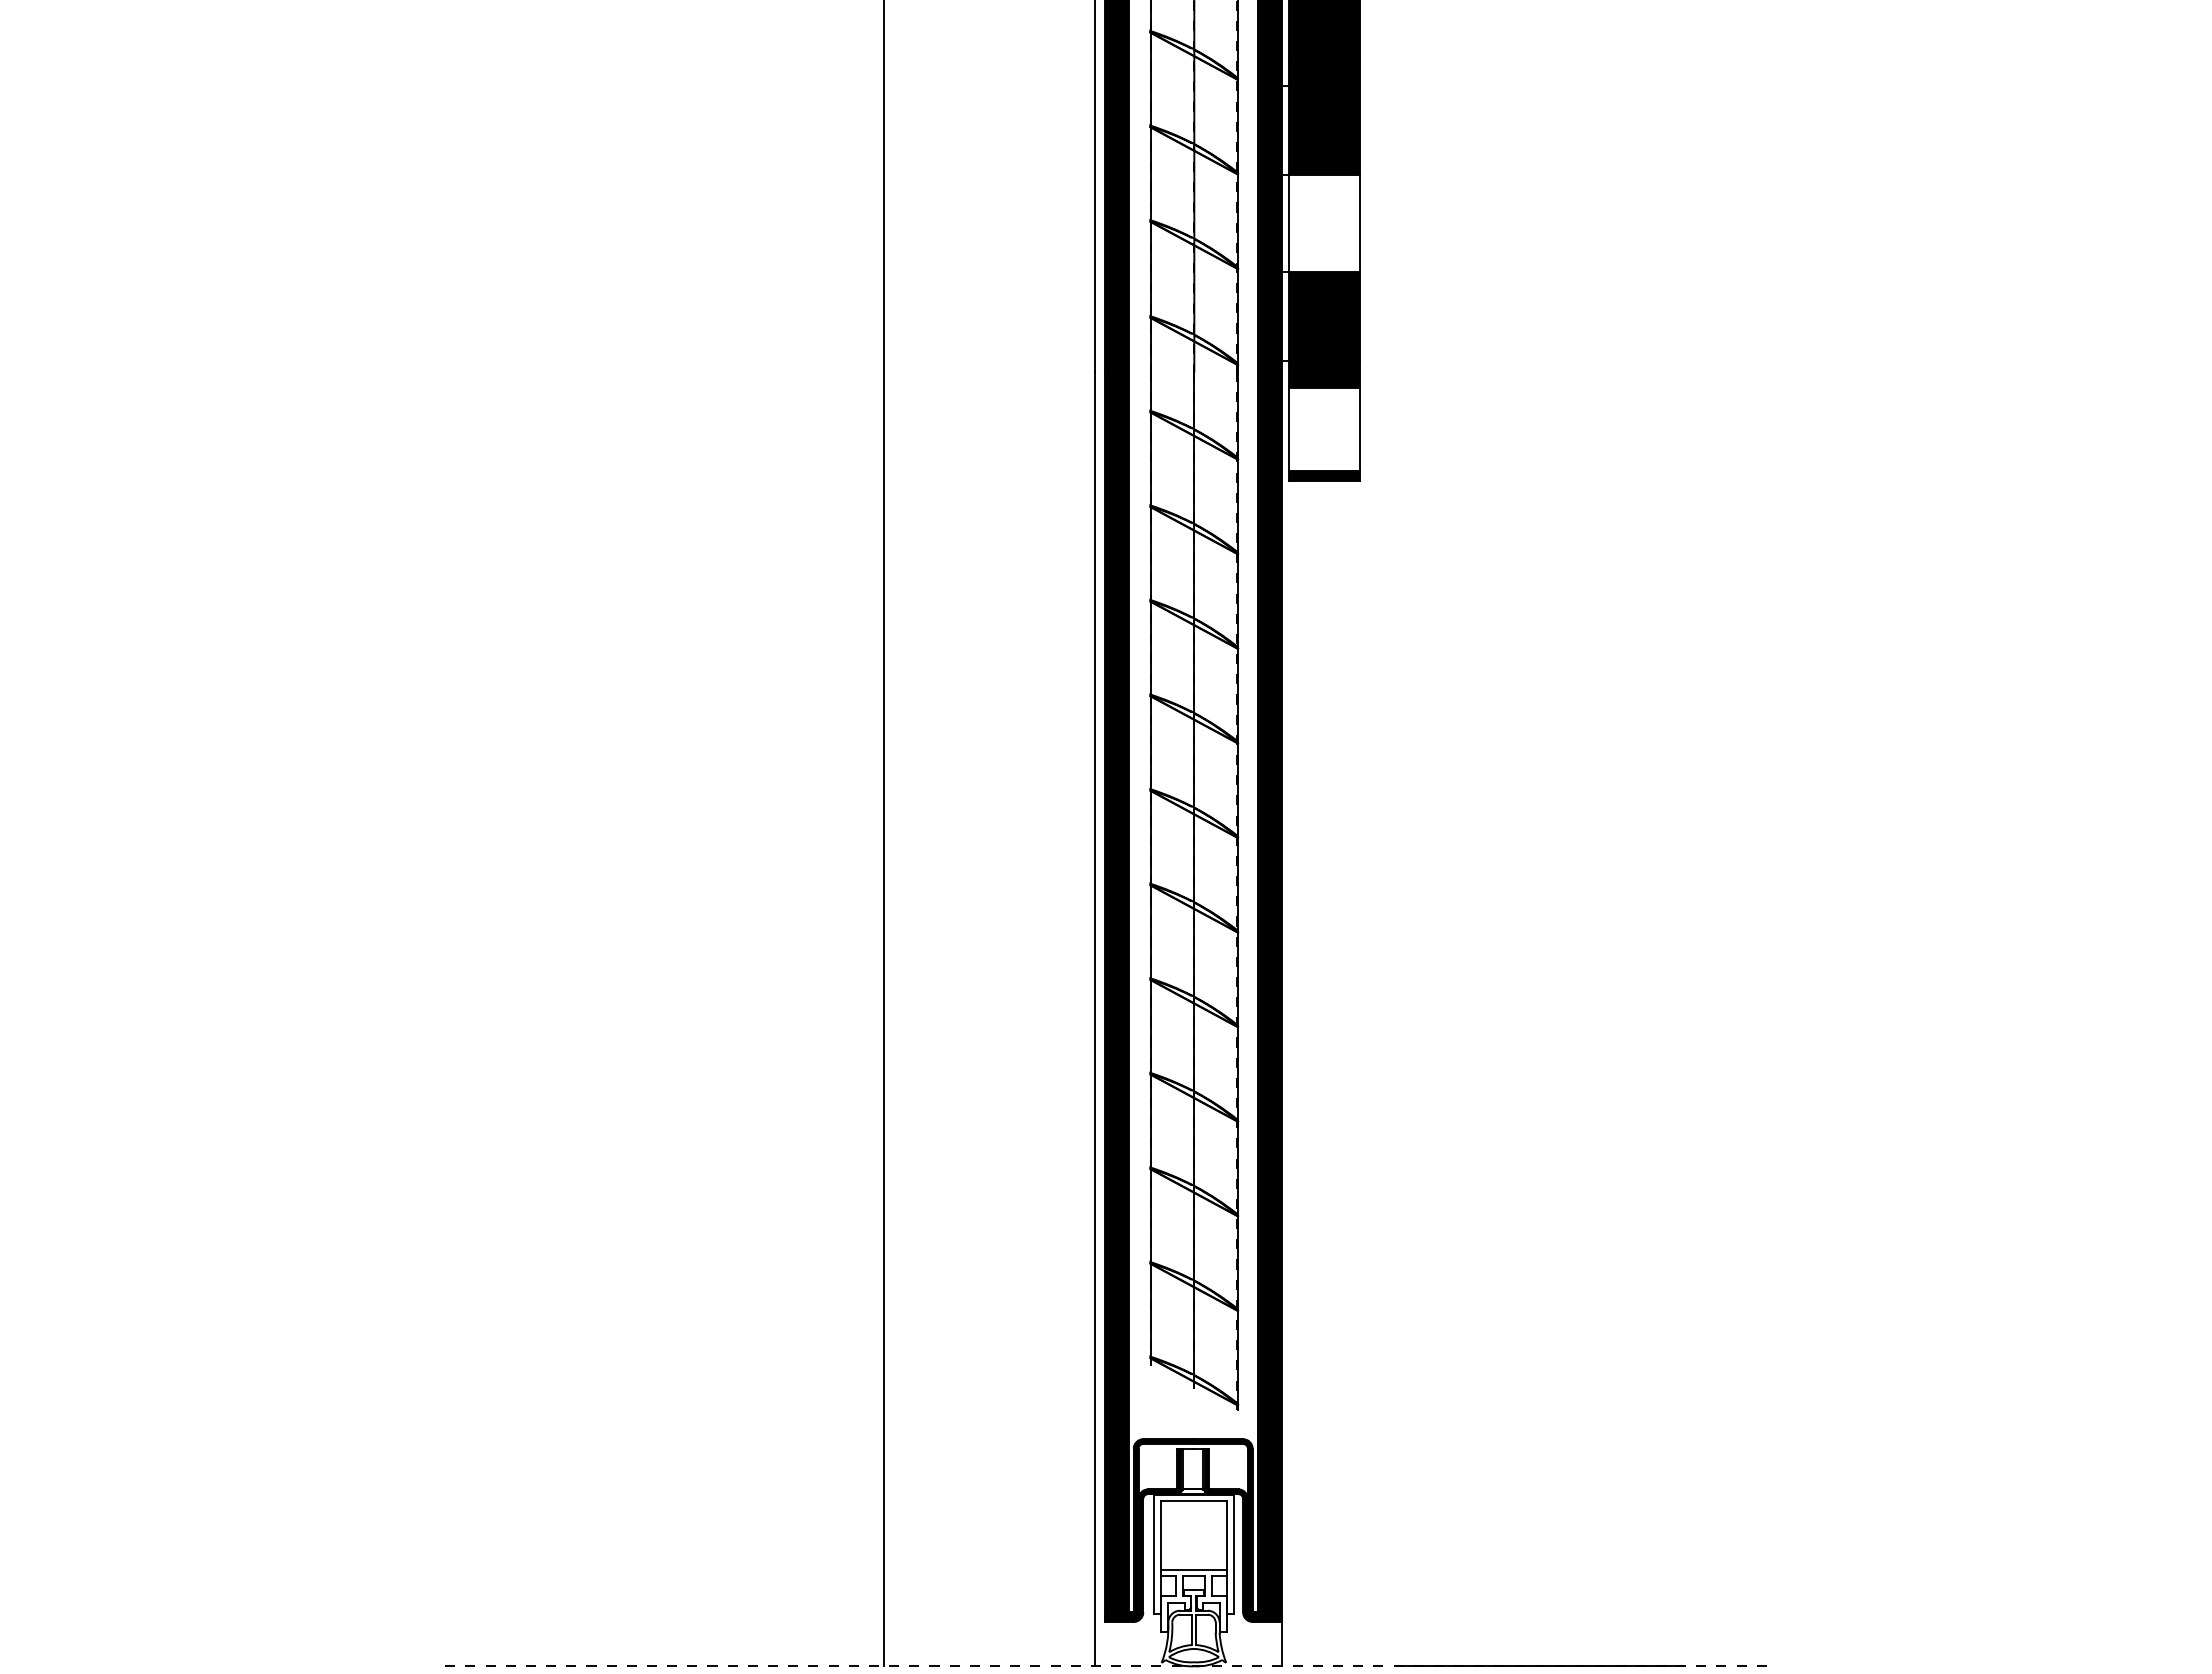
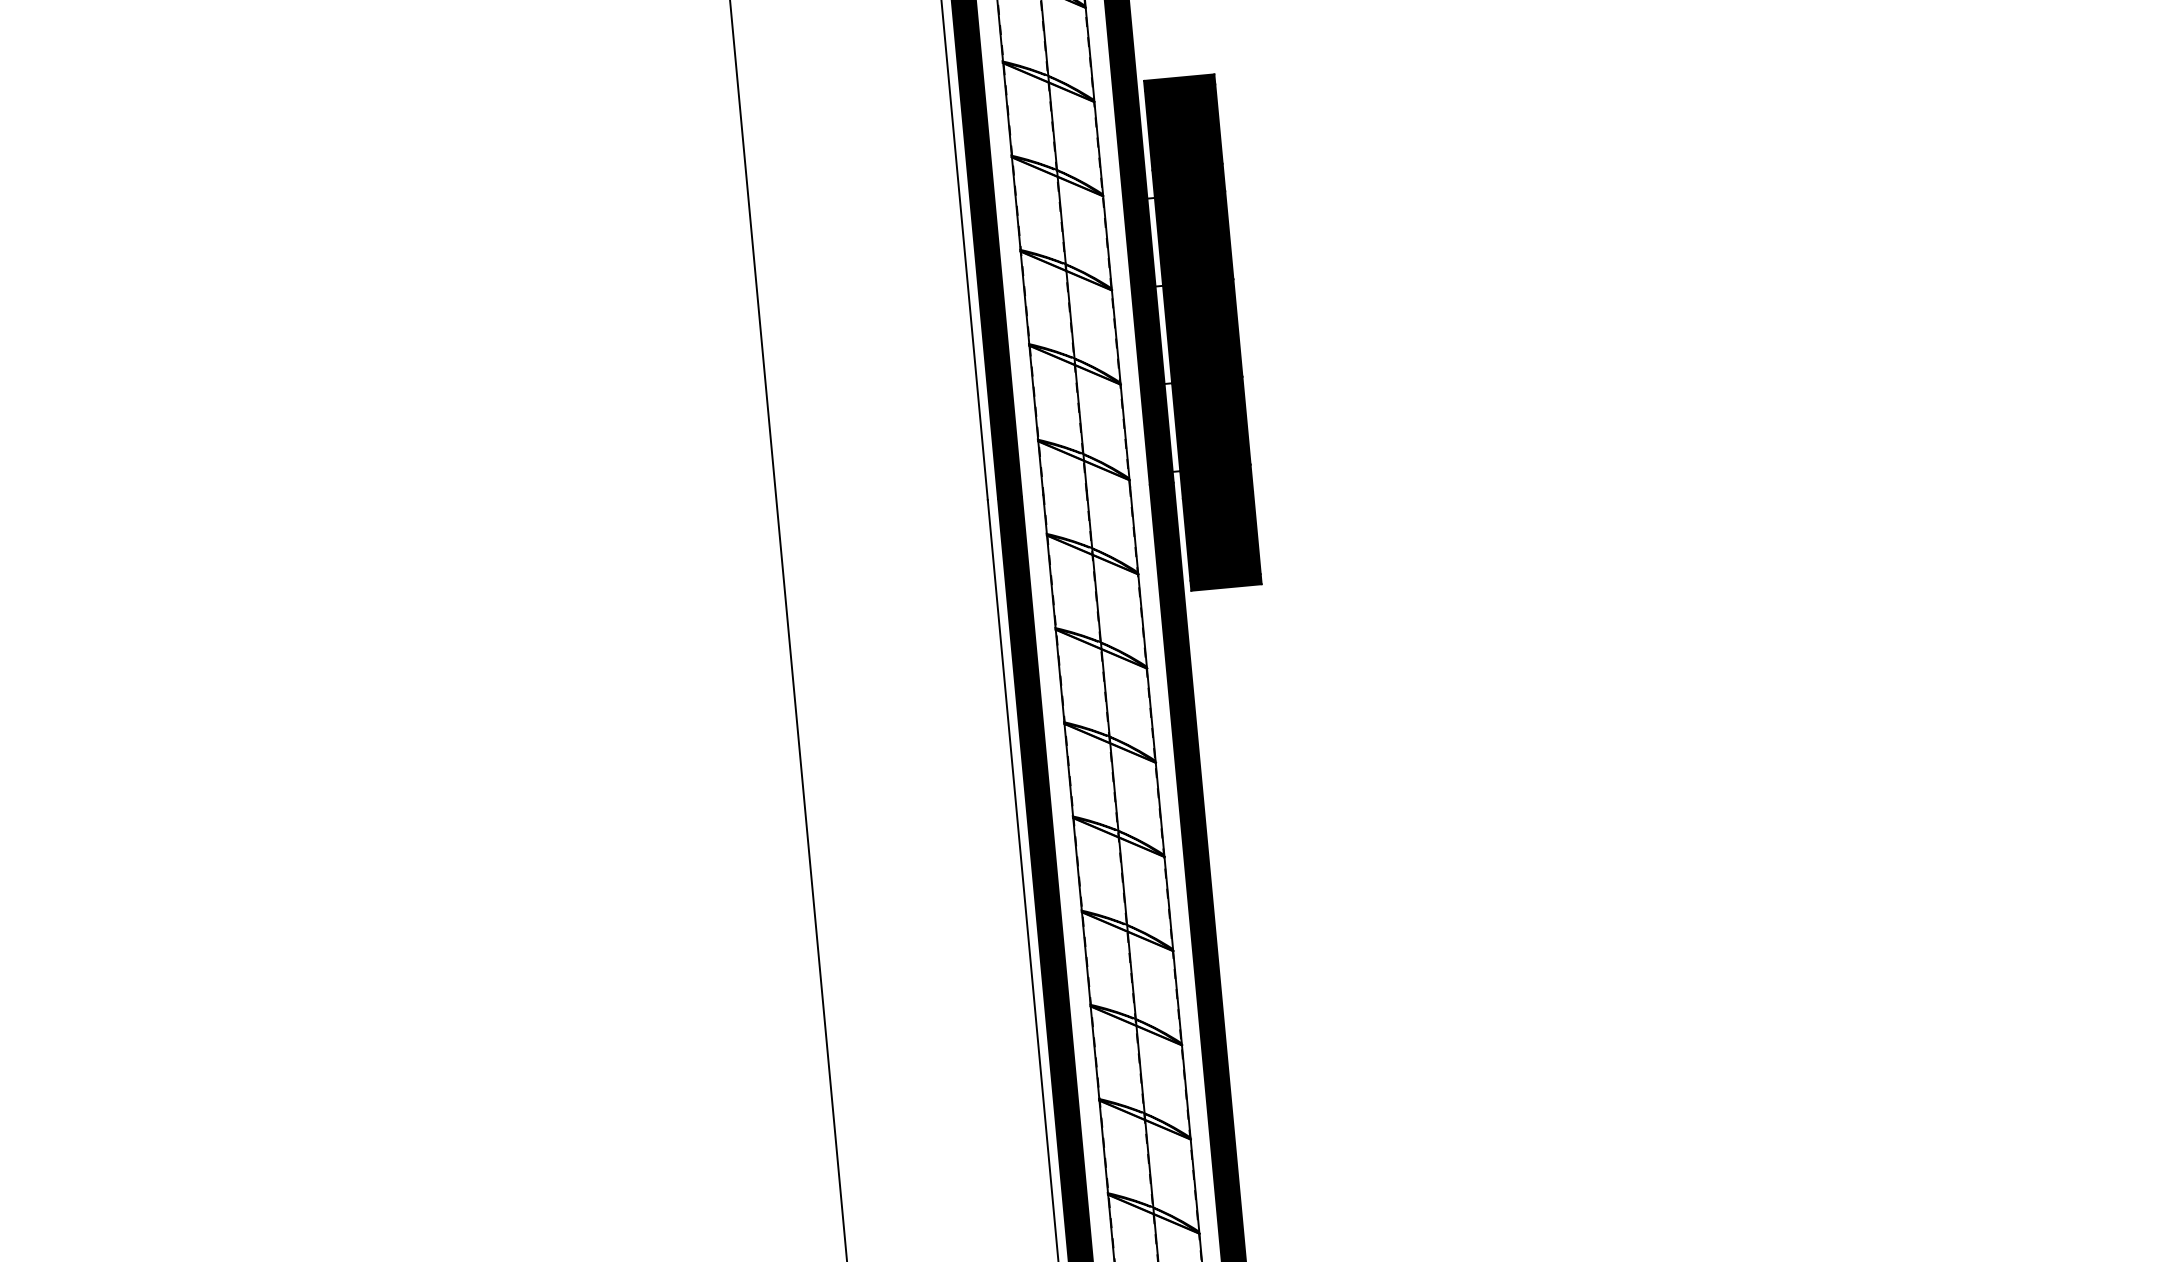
fill: (1324, 223) -> (1202, 331), added
fill: (1324, 429) -> (1221, 536), added

